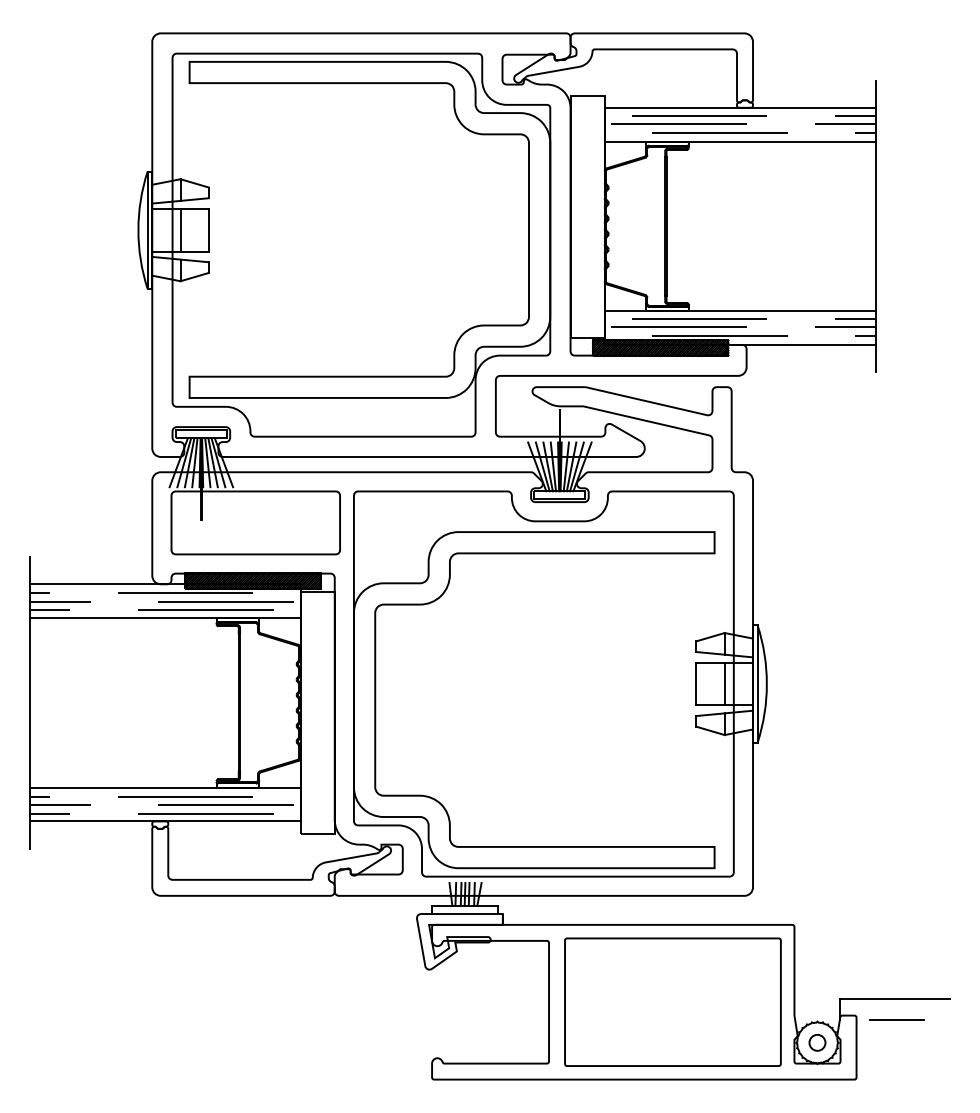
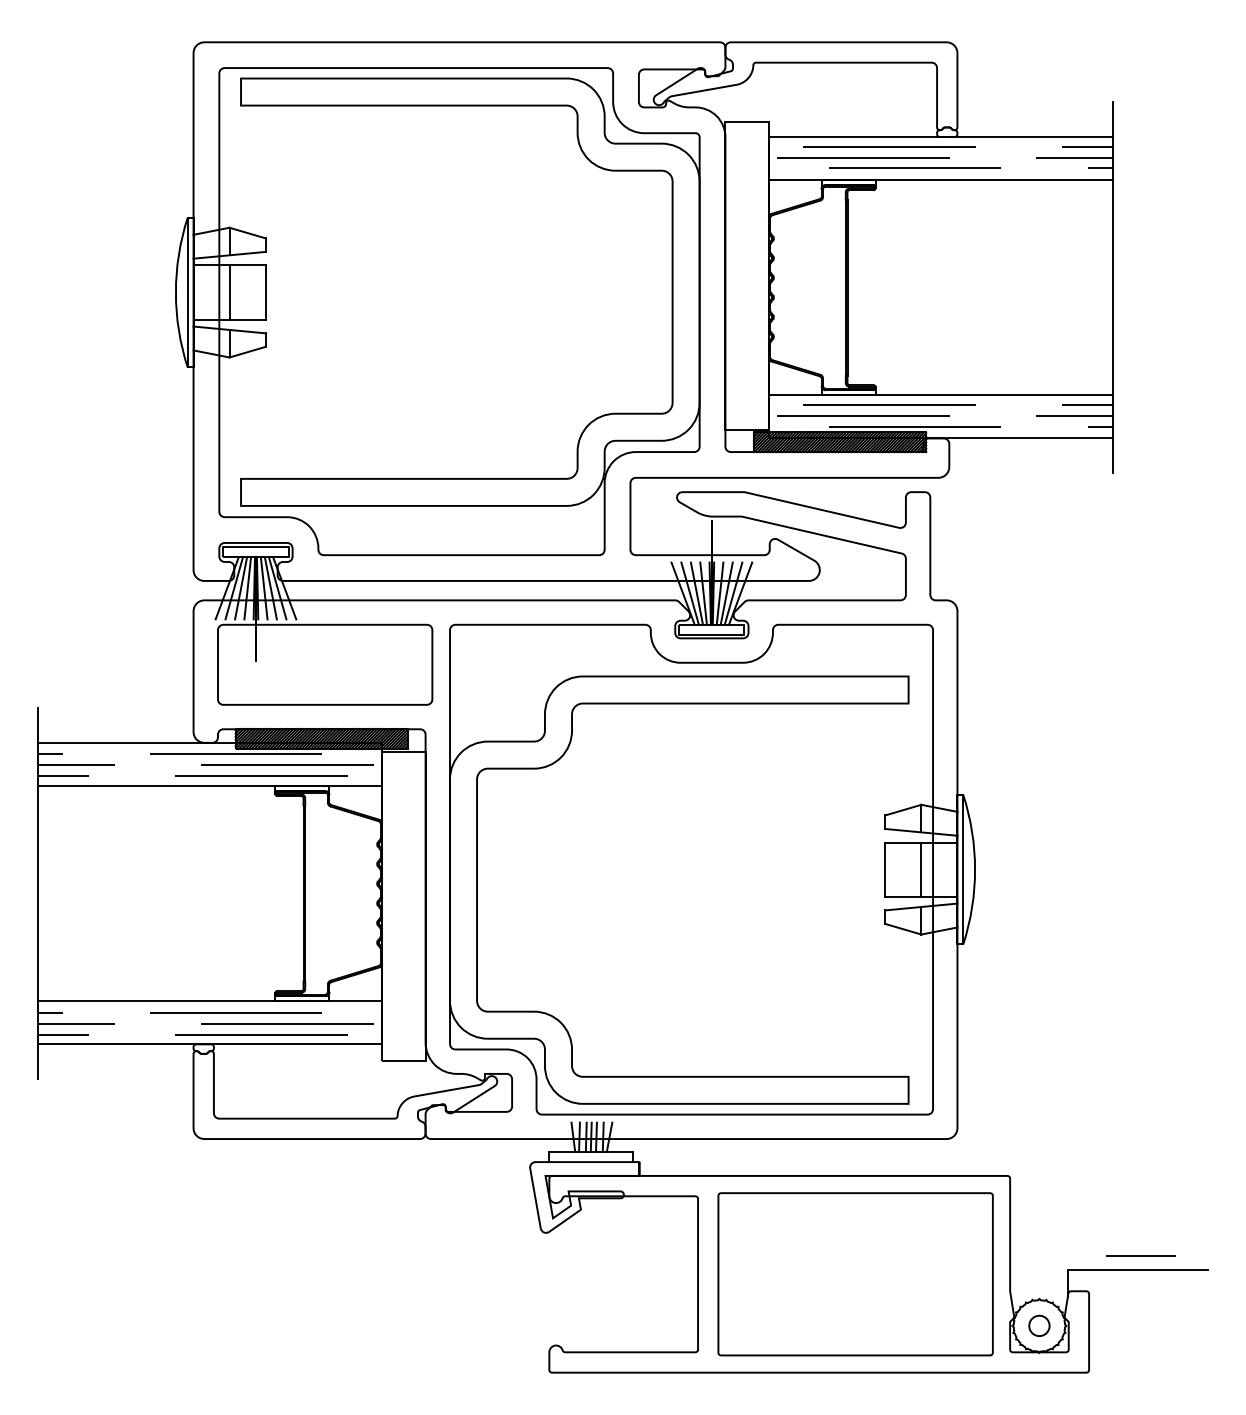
line: (896, 1019) -> (1139, 1255), moved

